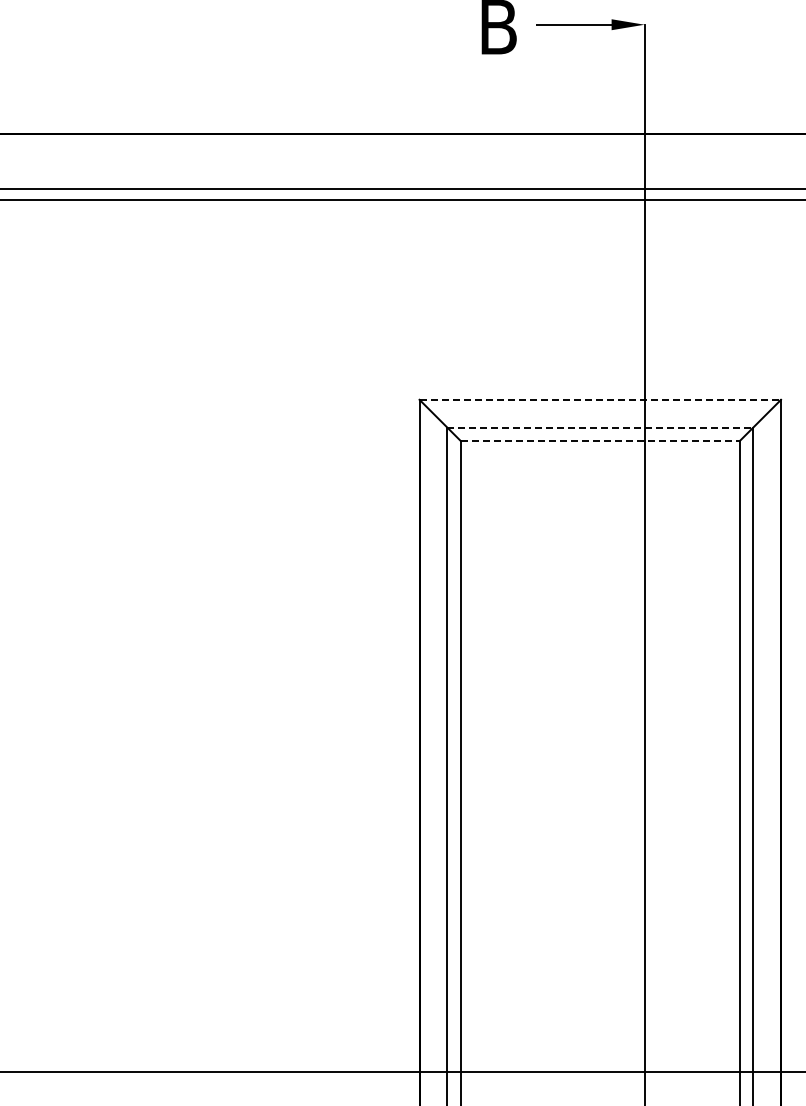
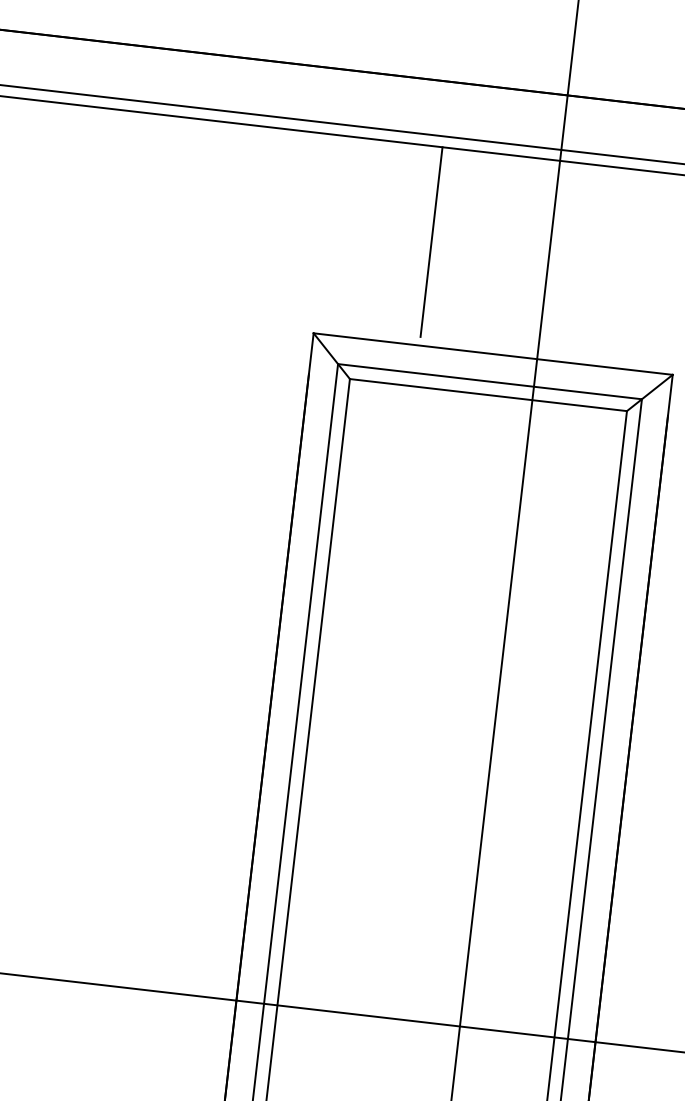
line: (526, 295) -> (431, 241), added
line: (600, 399) -> (493, 353), dashed -> solid
line: (600, 427) -> (490, 381), dashed -> solid
line: (600, 441) -> (488, 395), dashed -> solid

